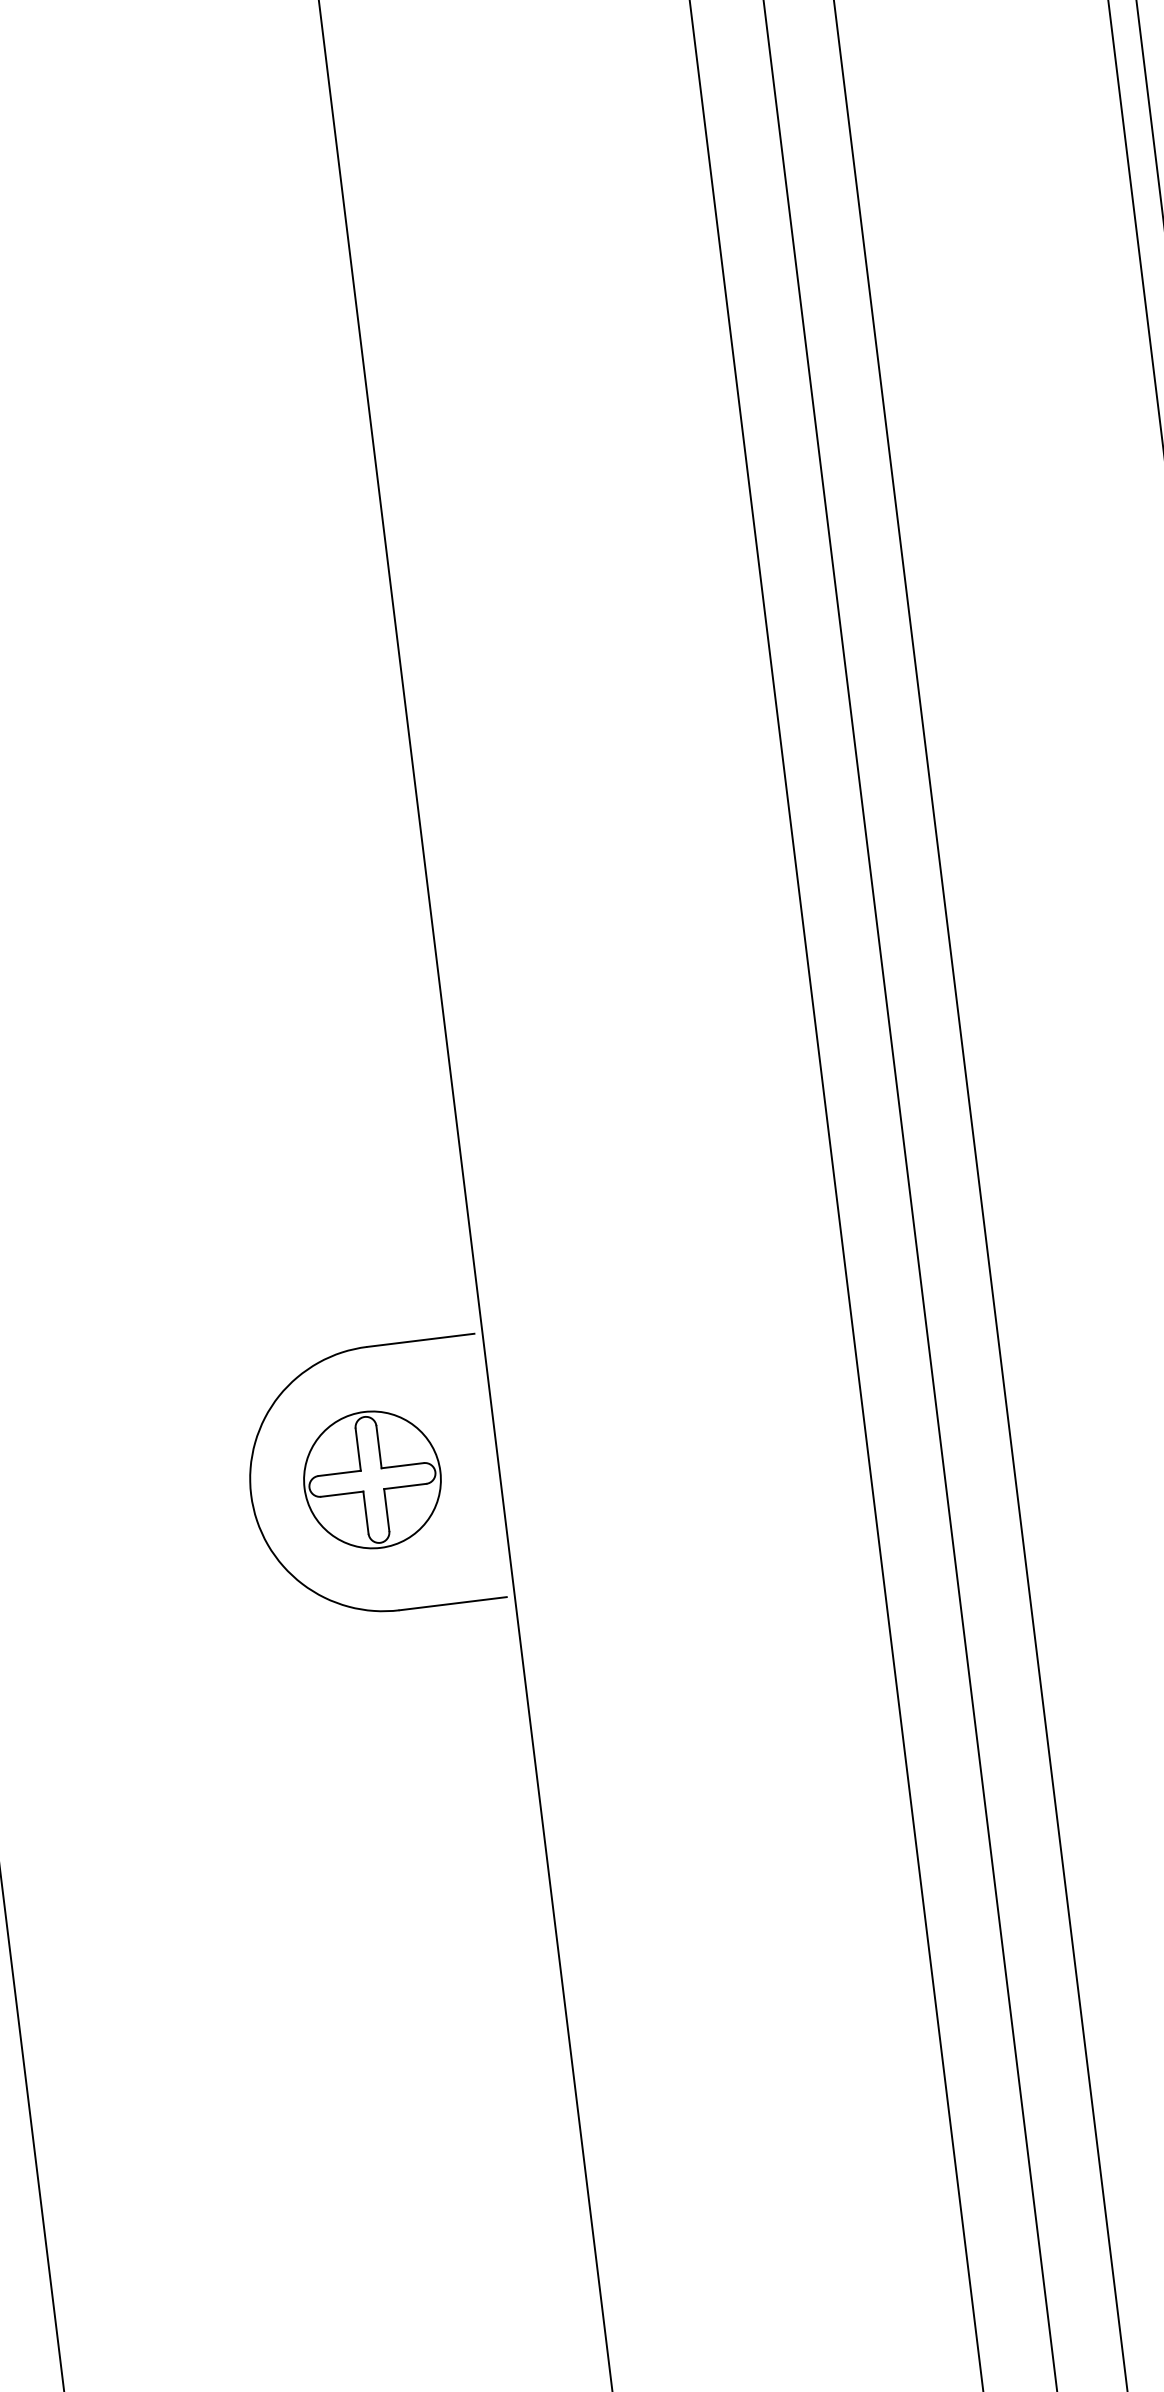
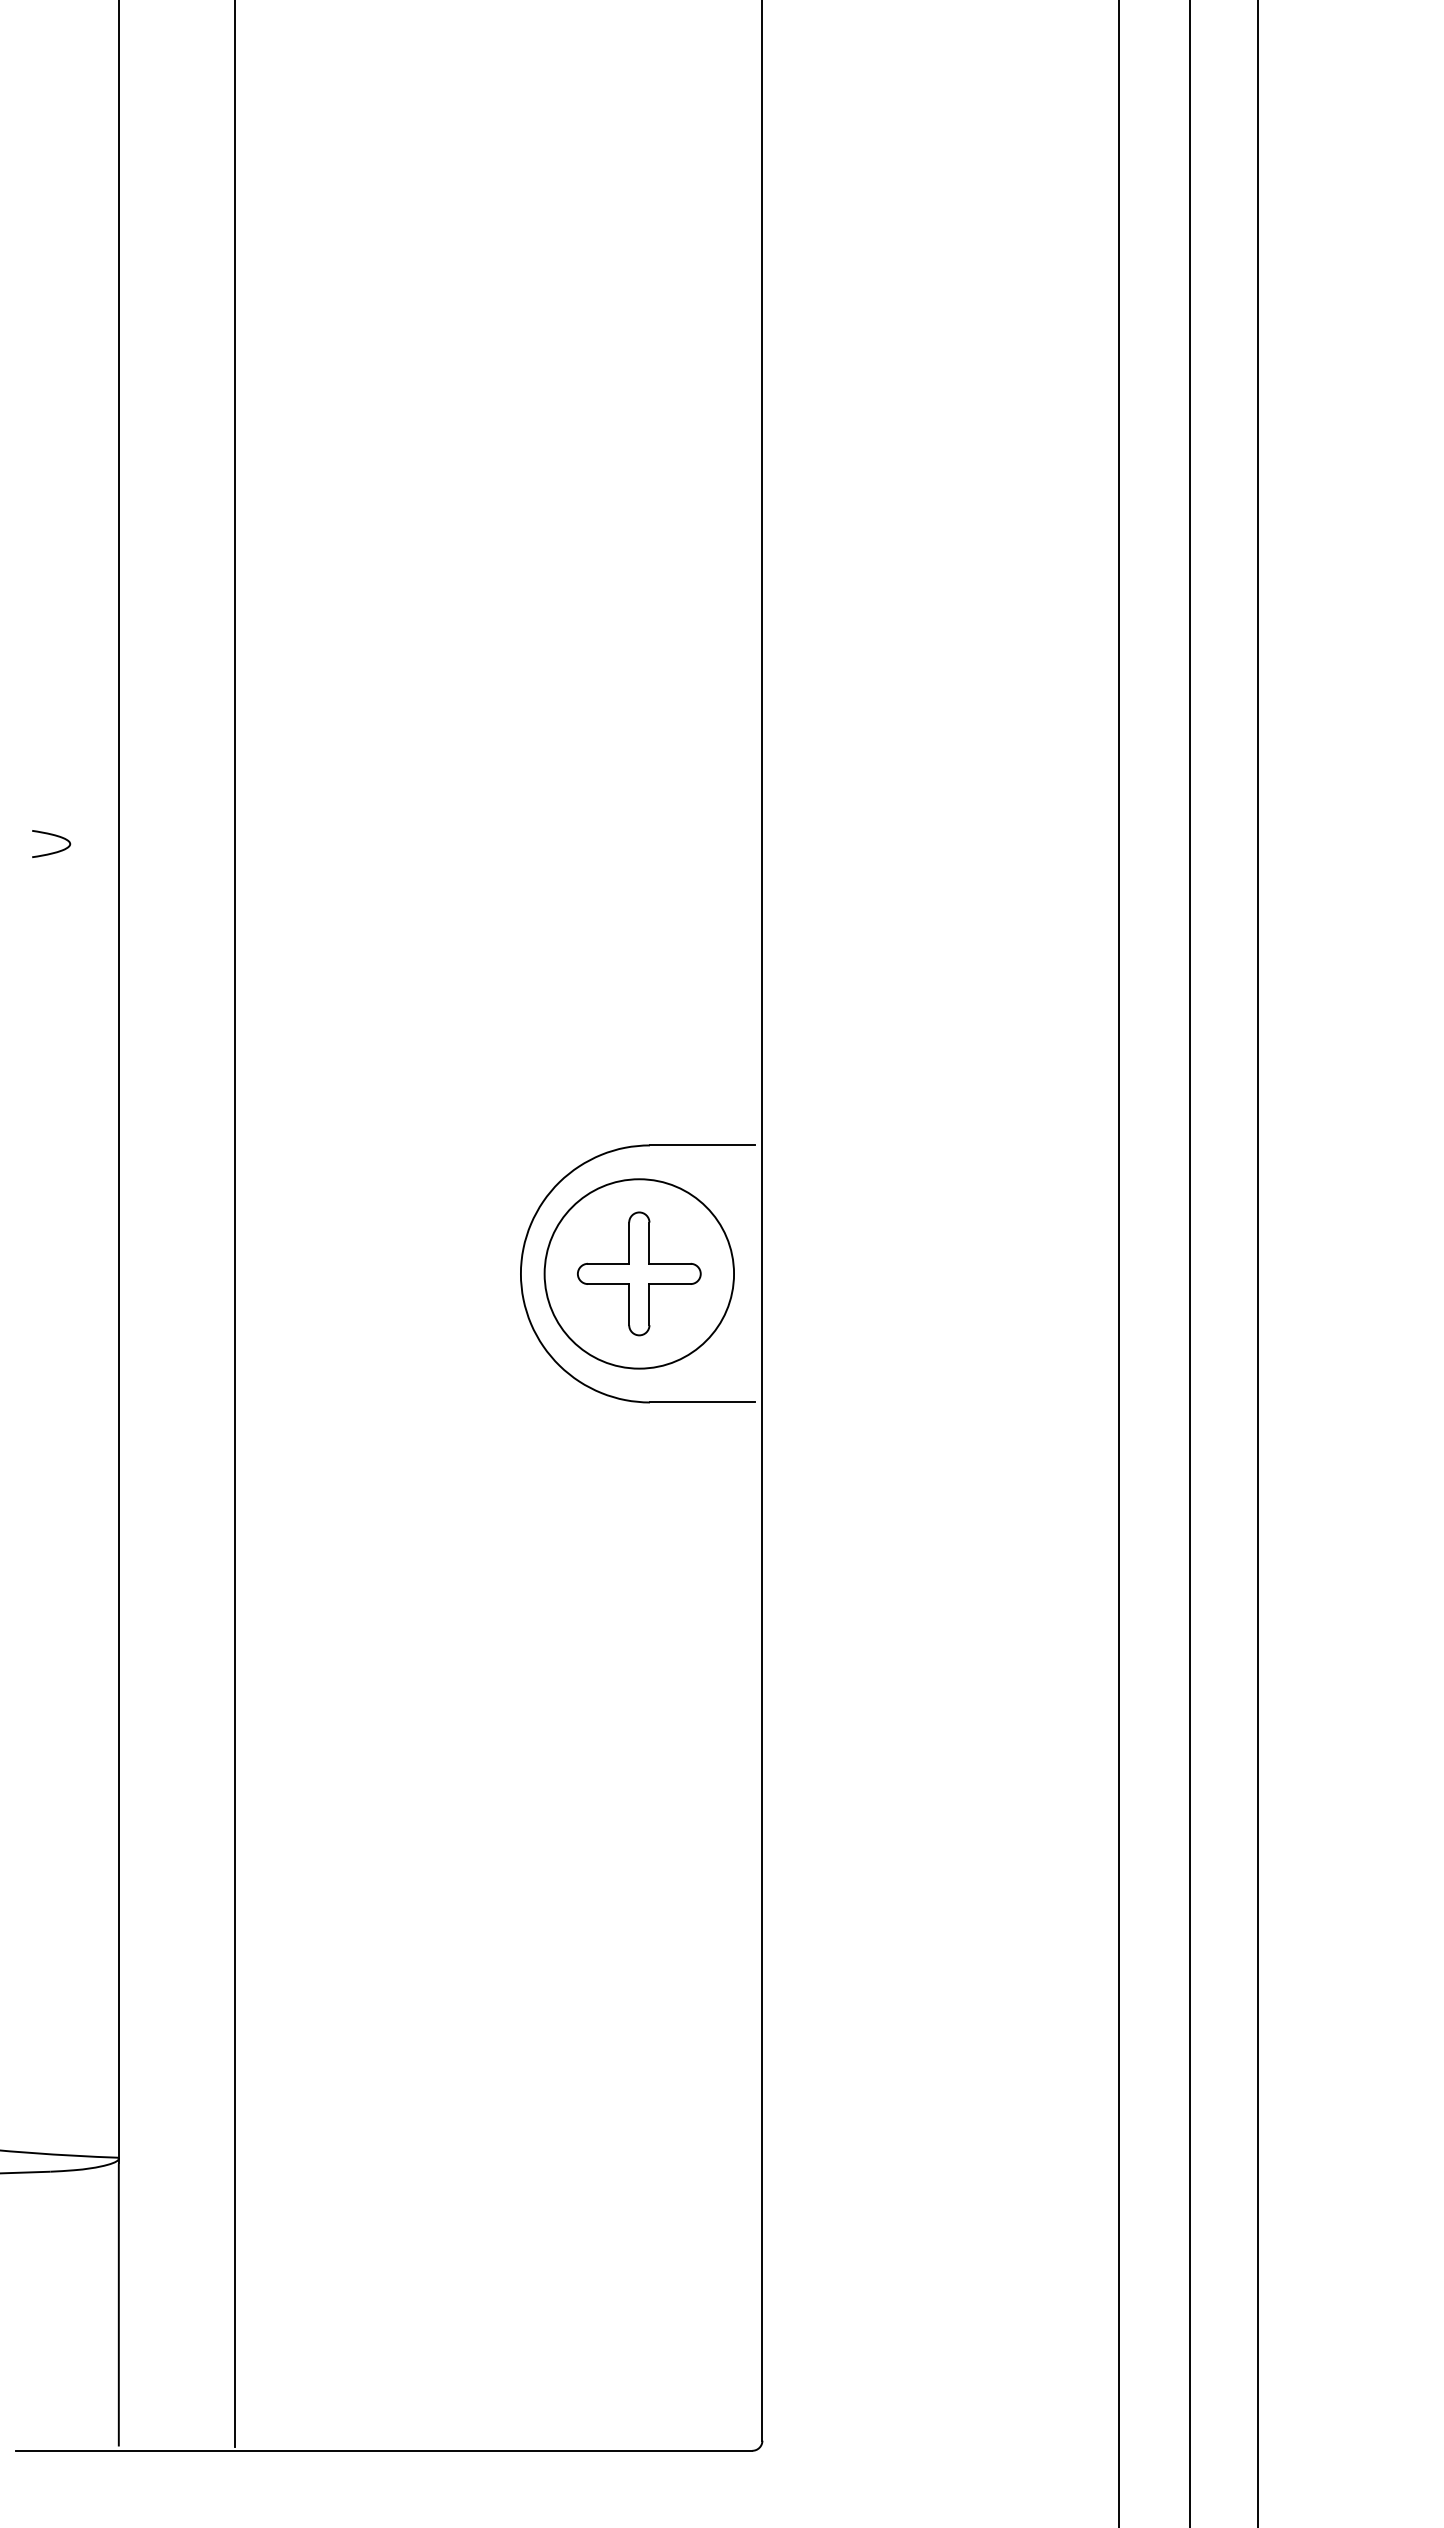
circle: (372, 1479) -> (639, 1273), size x1.43

